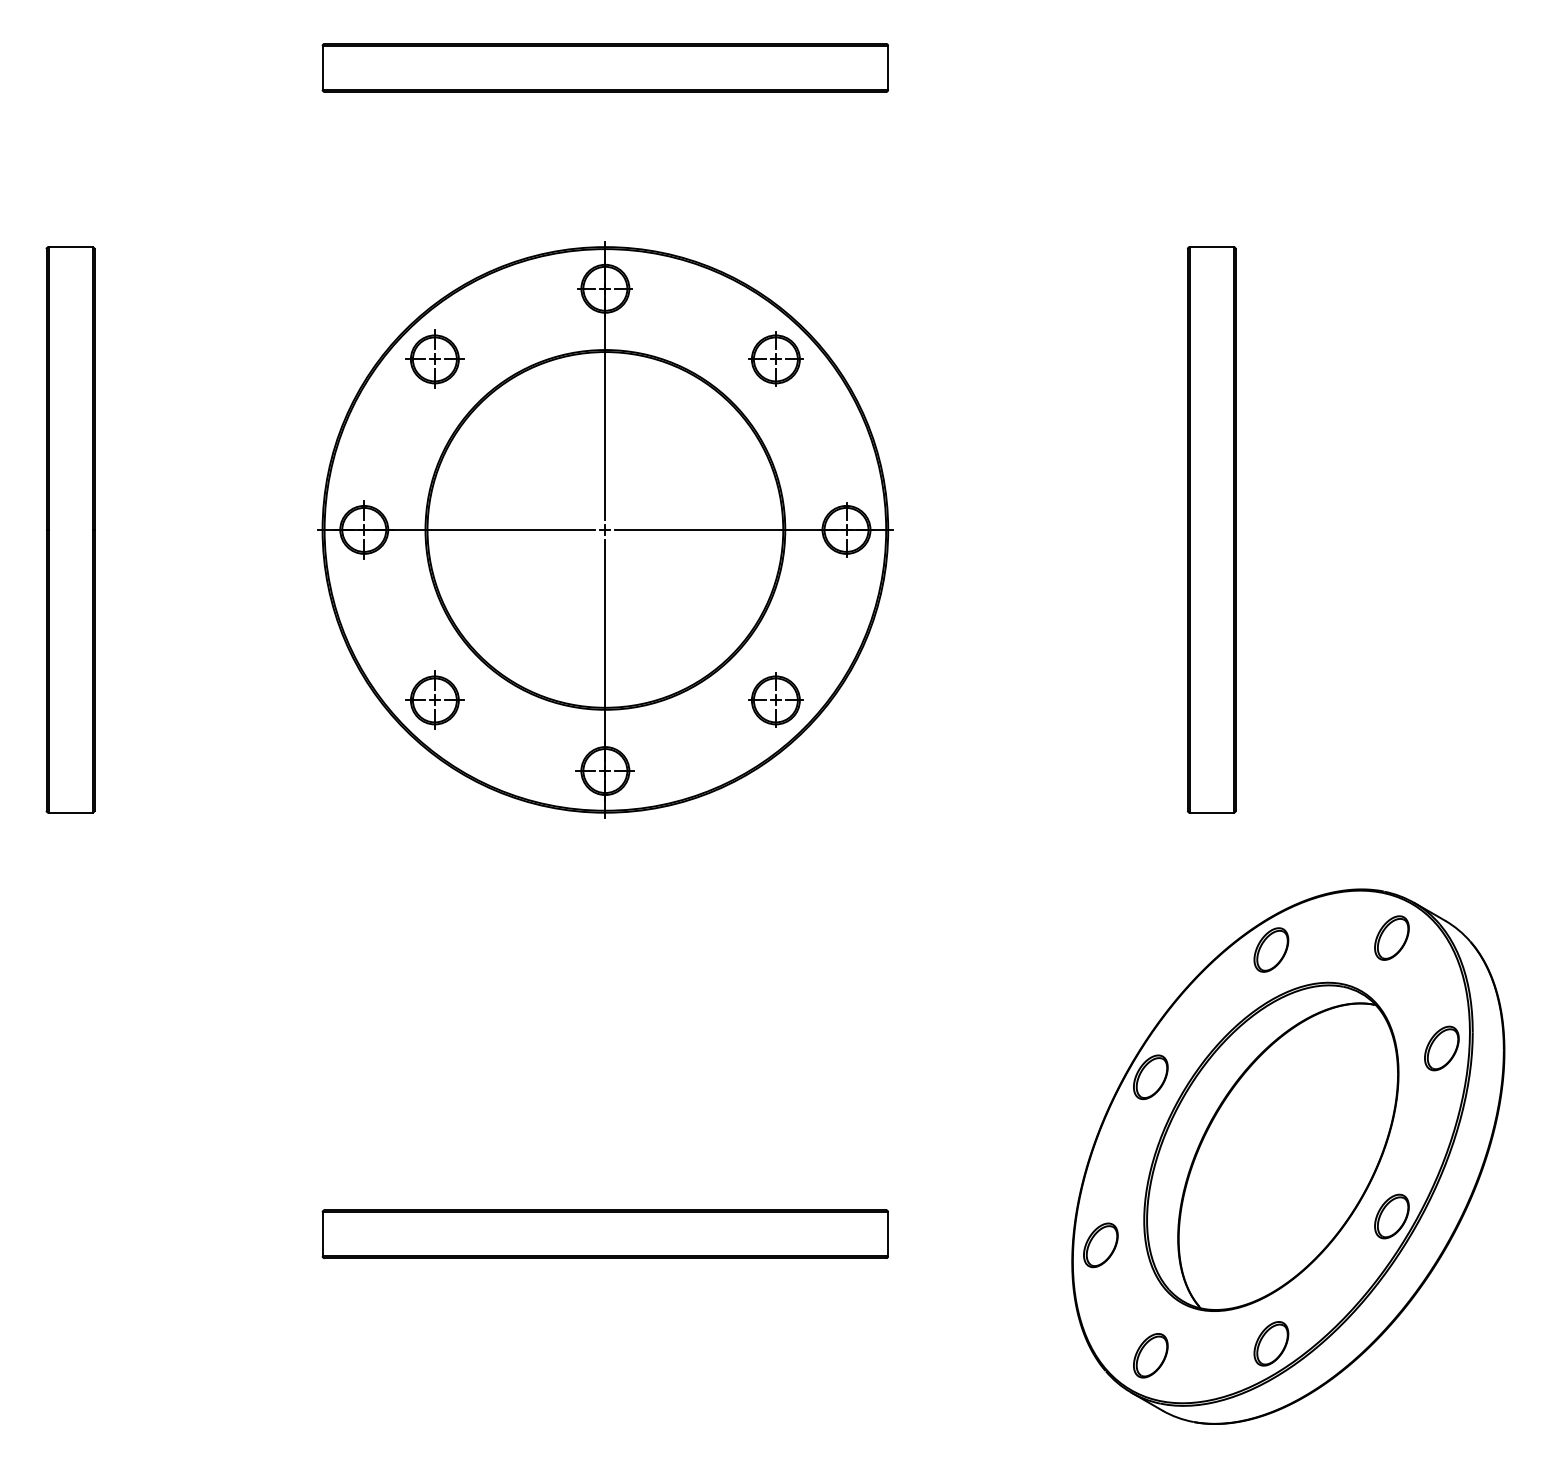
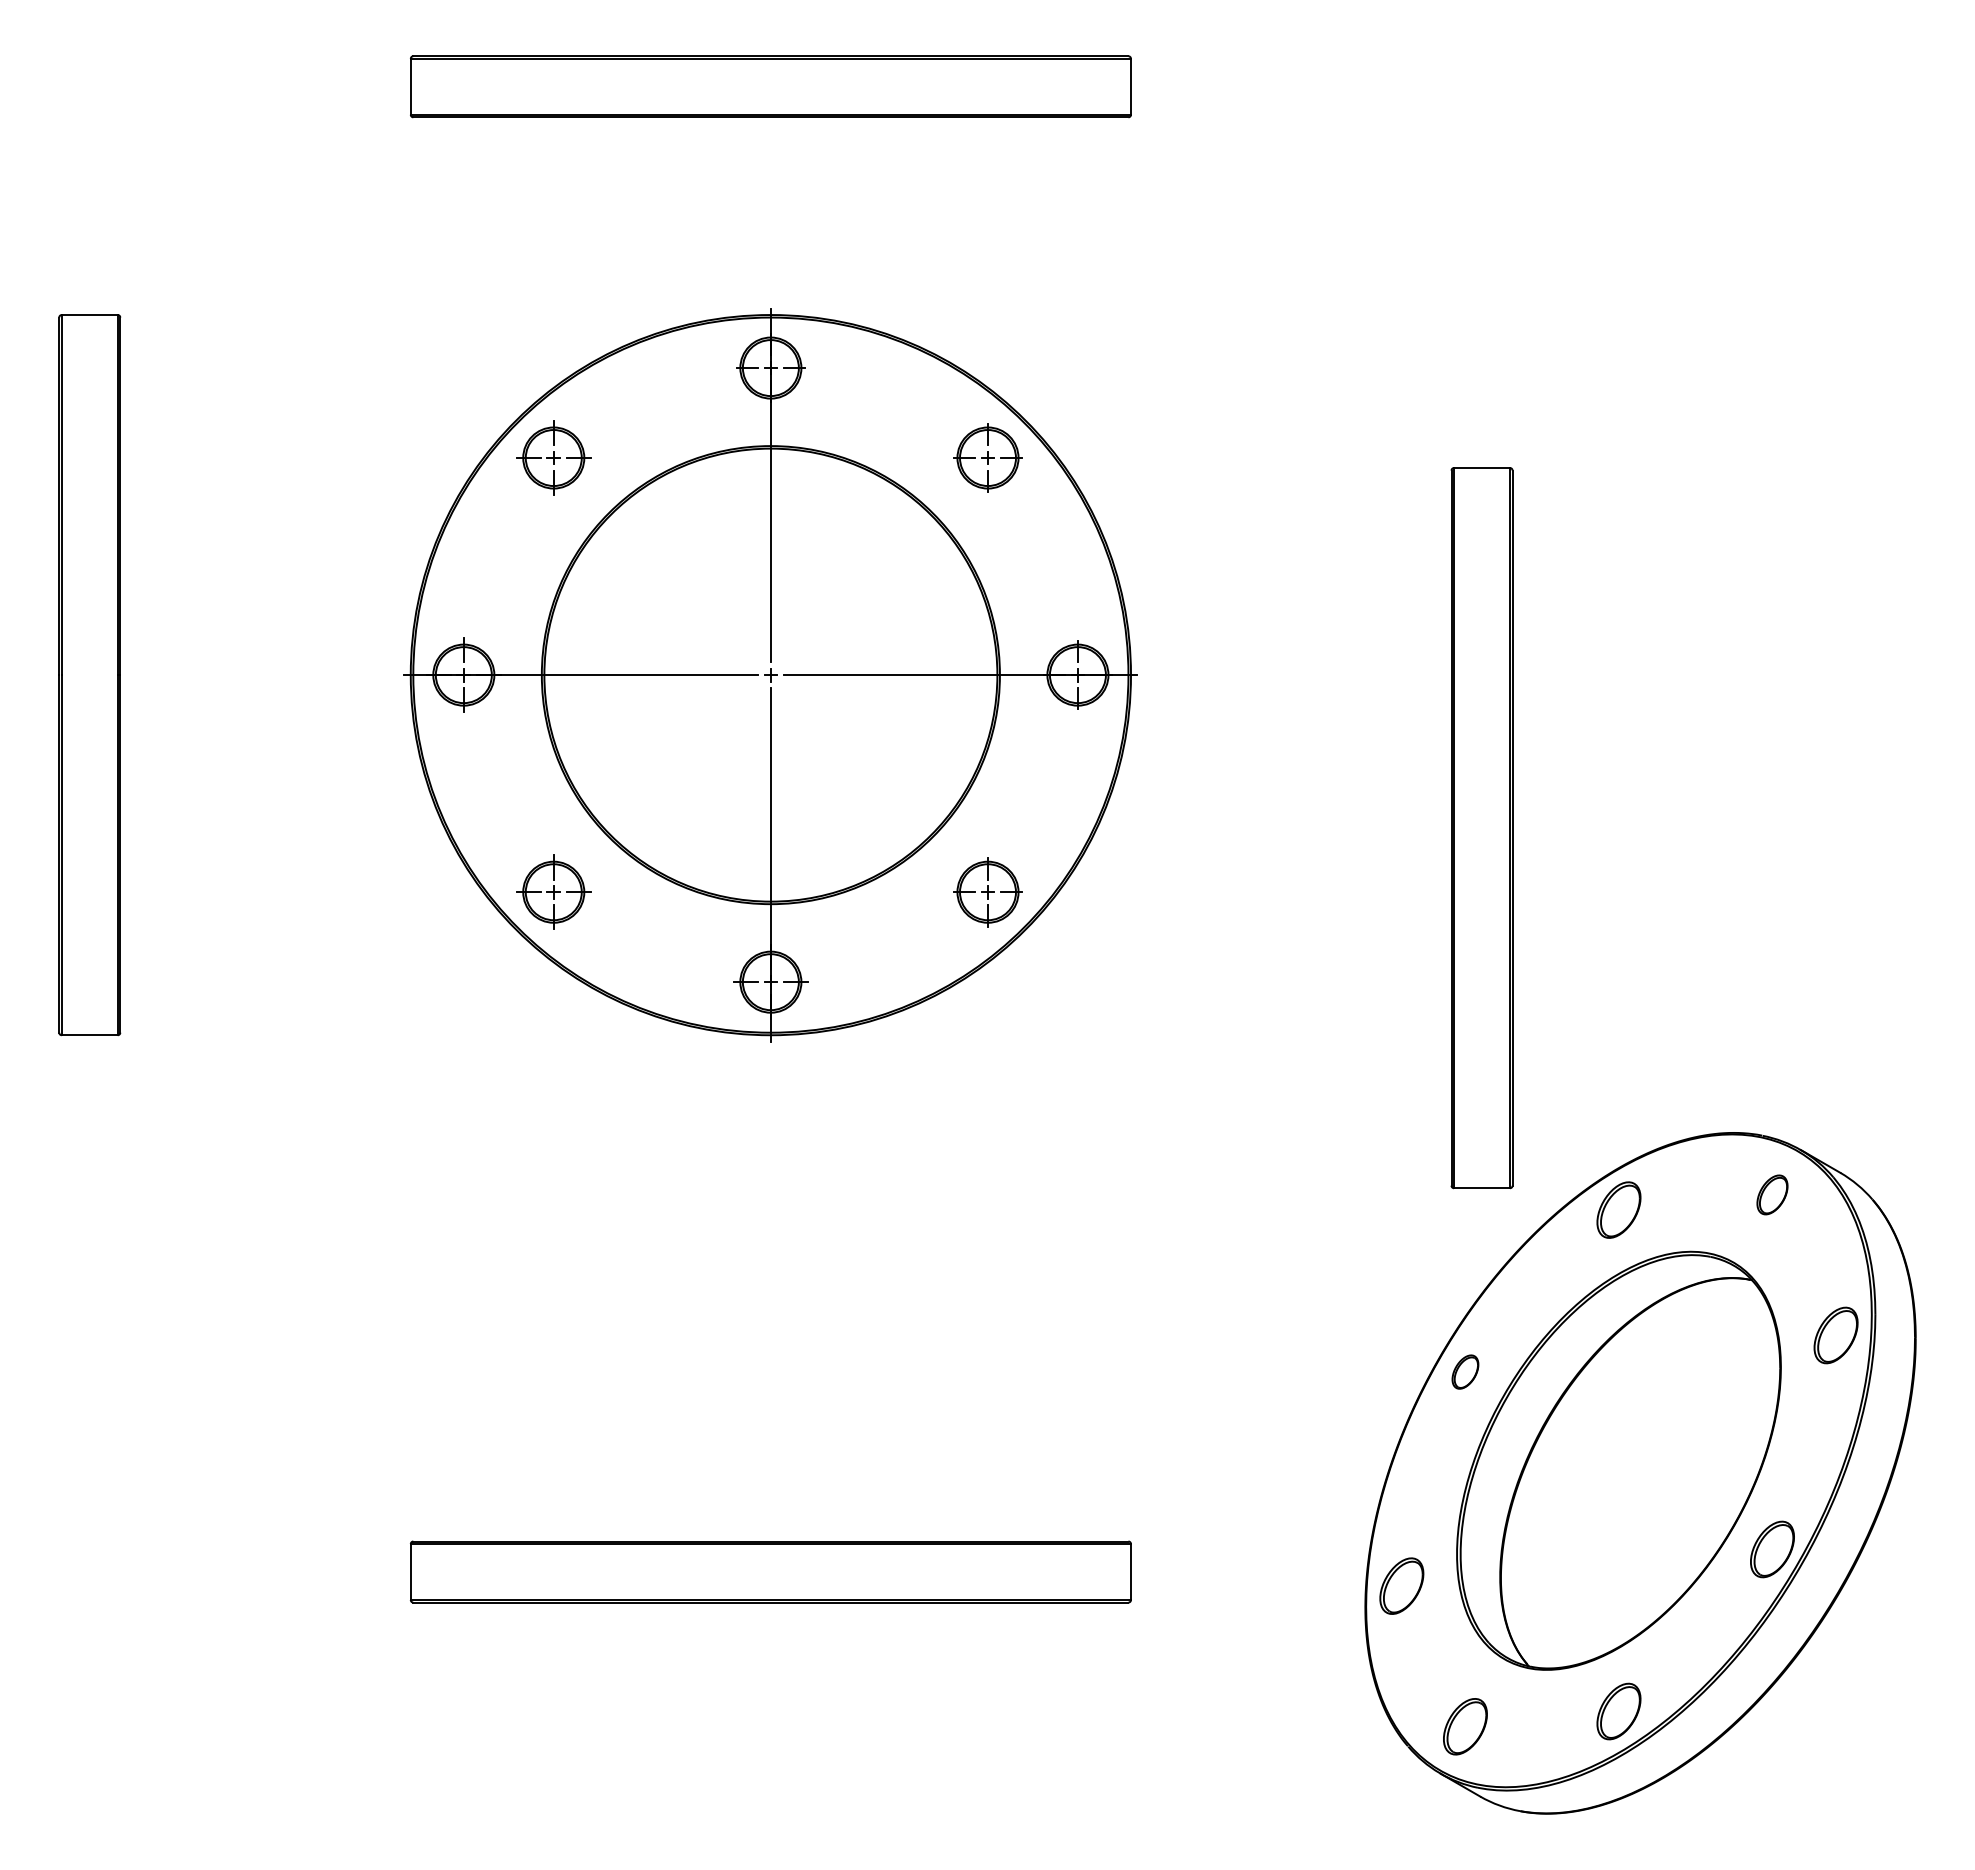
part: (1211, 530) -> (1481, 828), moved
part: (1391, 937) -> (1772, 1194), size x0.7
part: (1150, 1076) -> (1465, 1371), size x0.6

